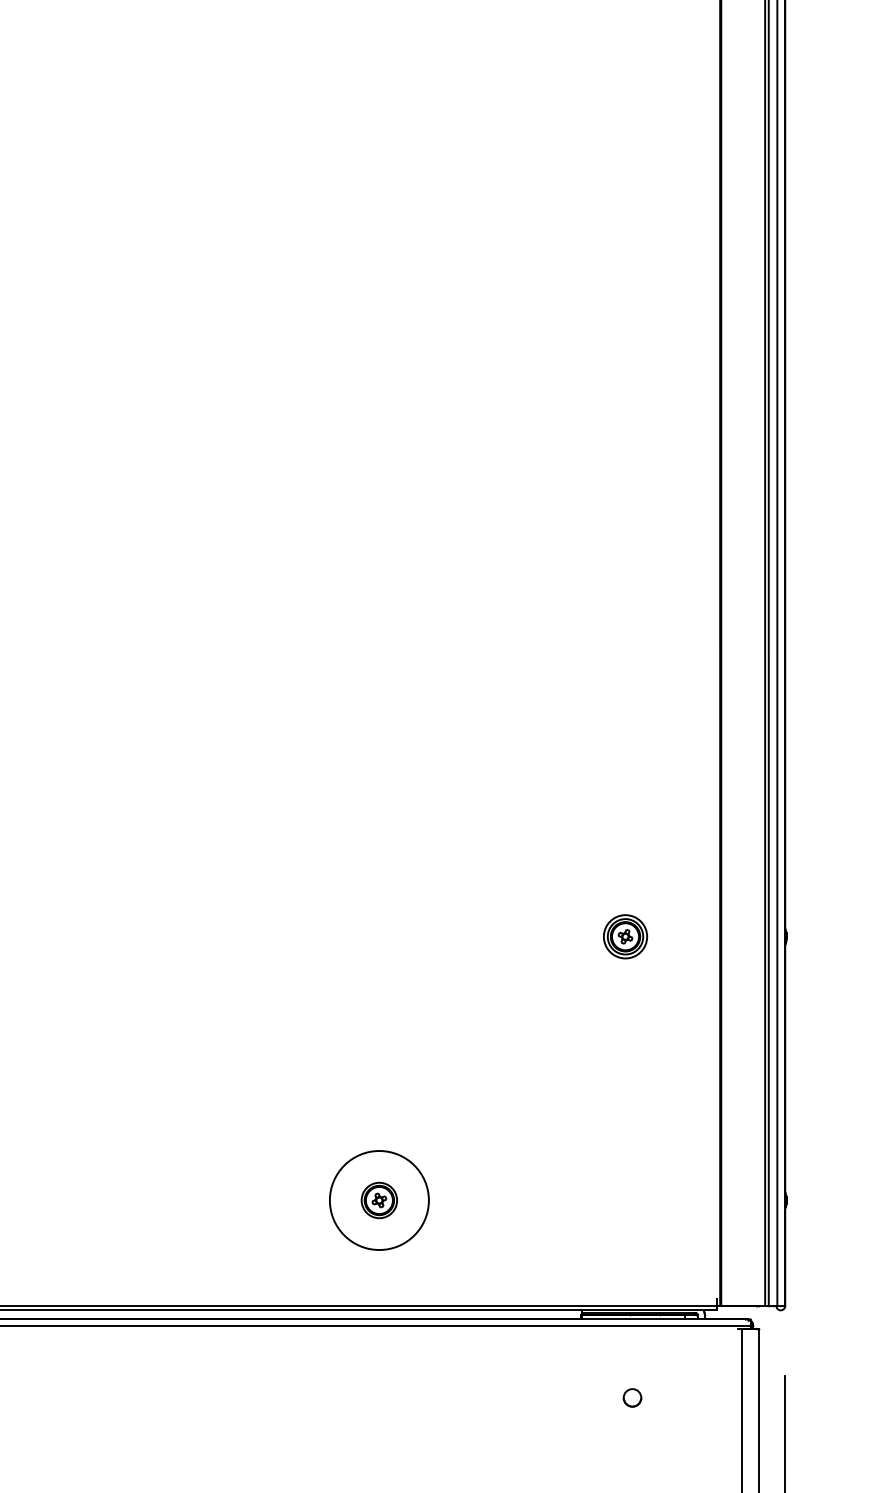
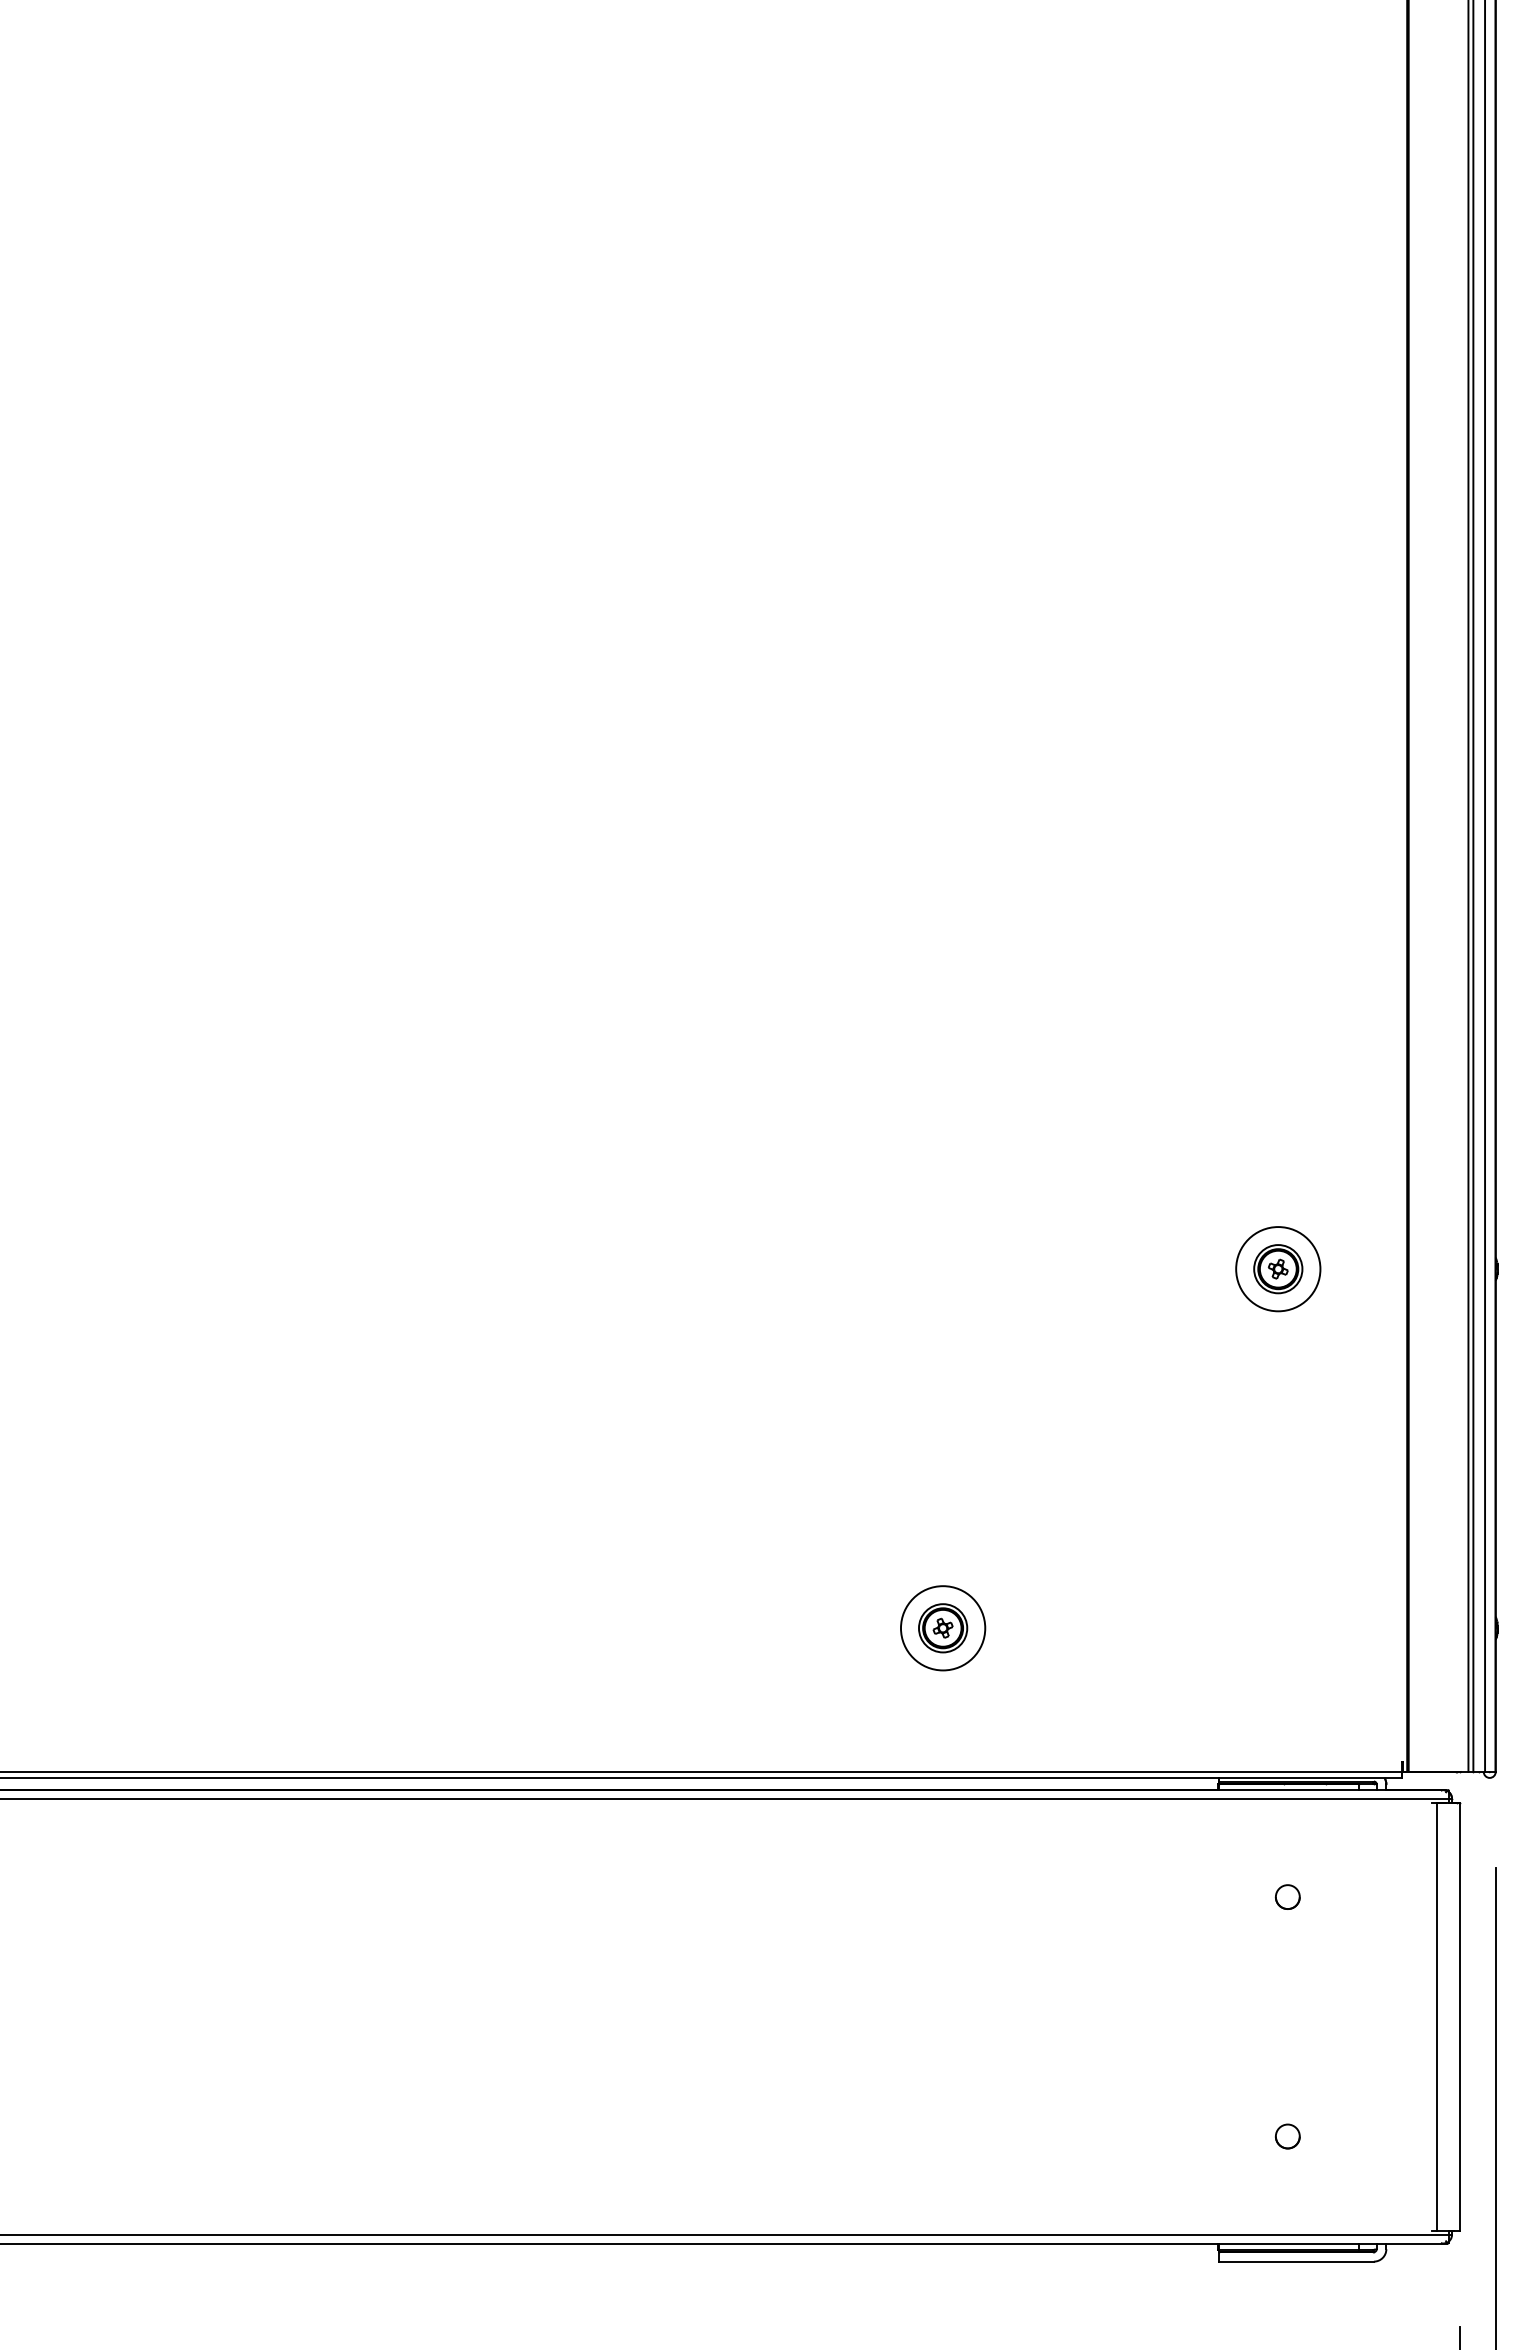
circle: (625, 937) -> (1278, 1269), size x1.43
circle: (378, 1200) -> (942, 1628), size x0.62

